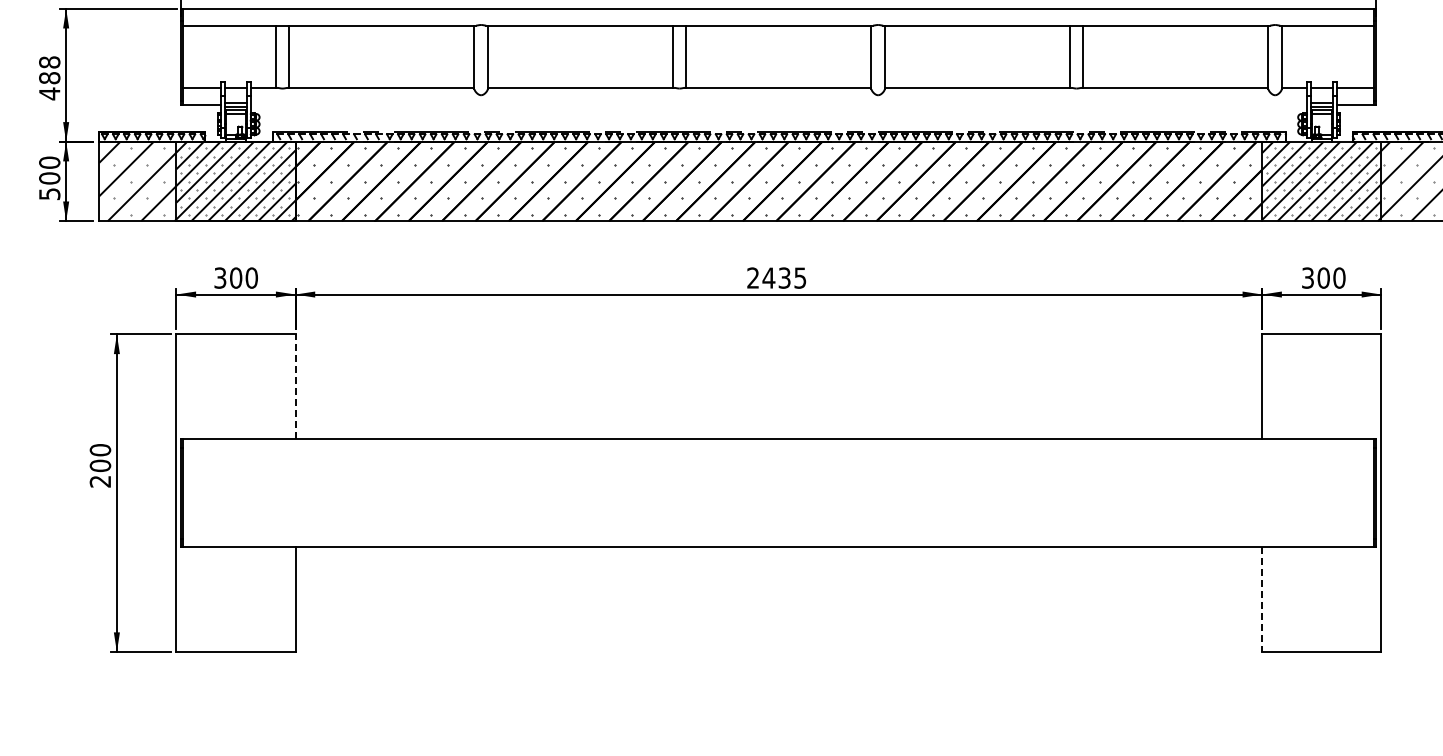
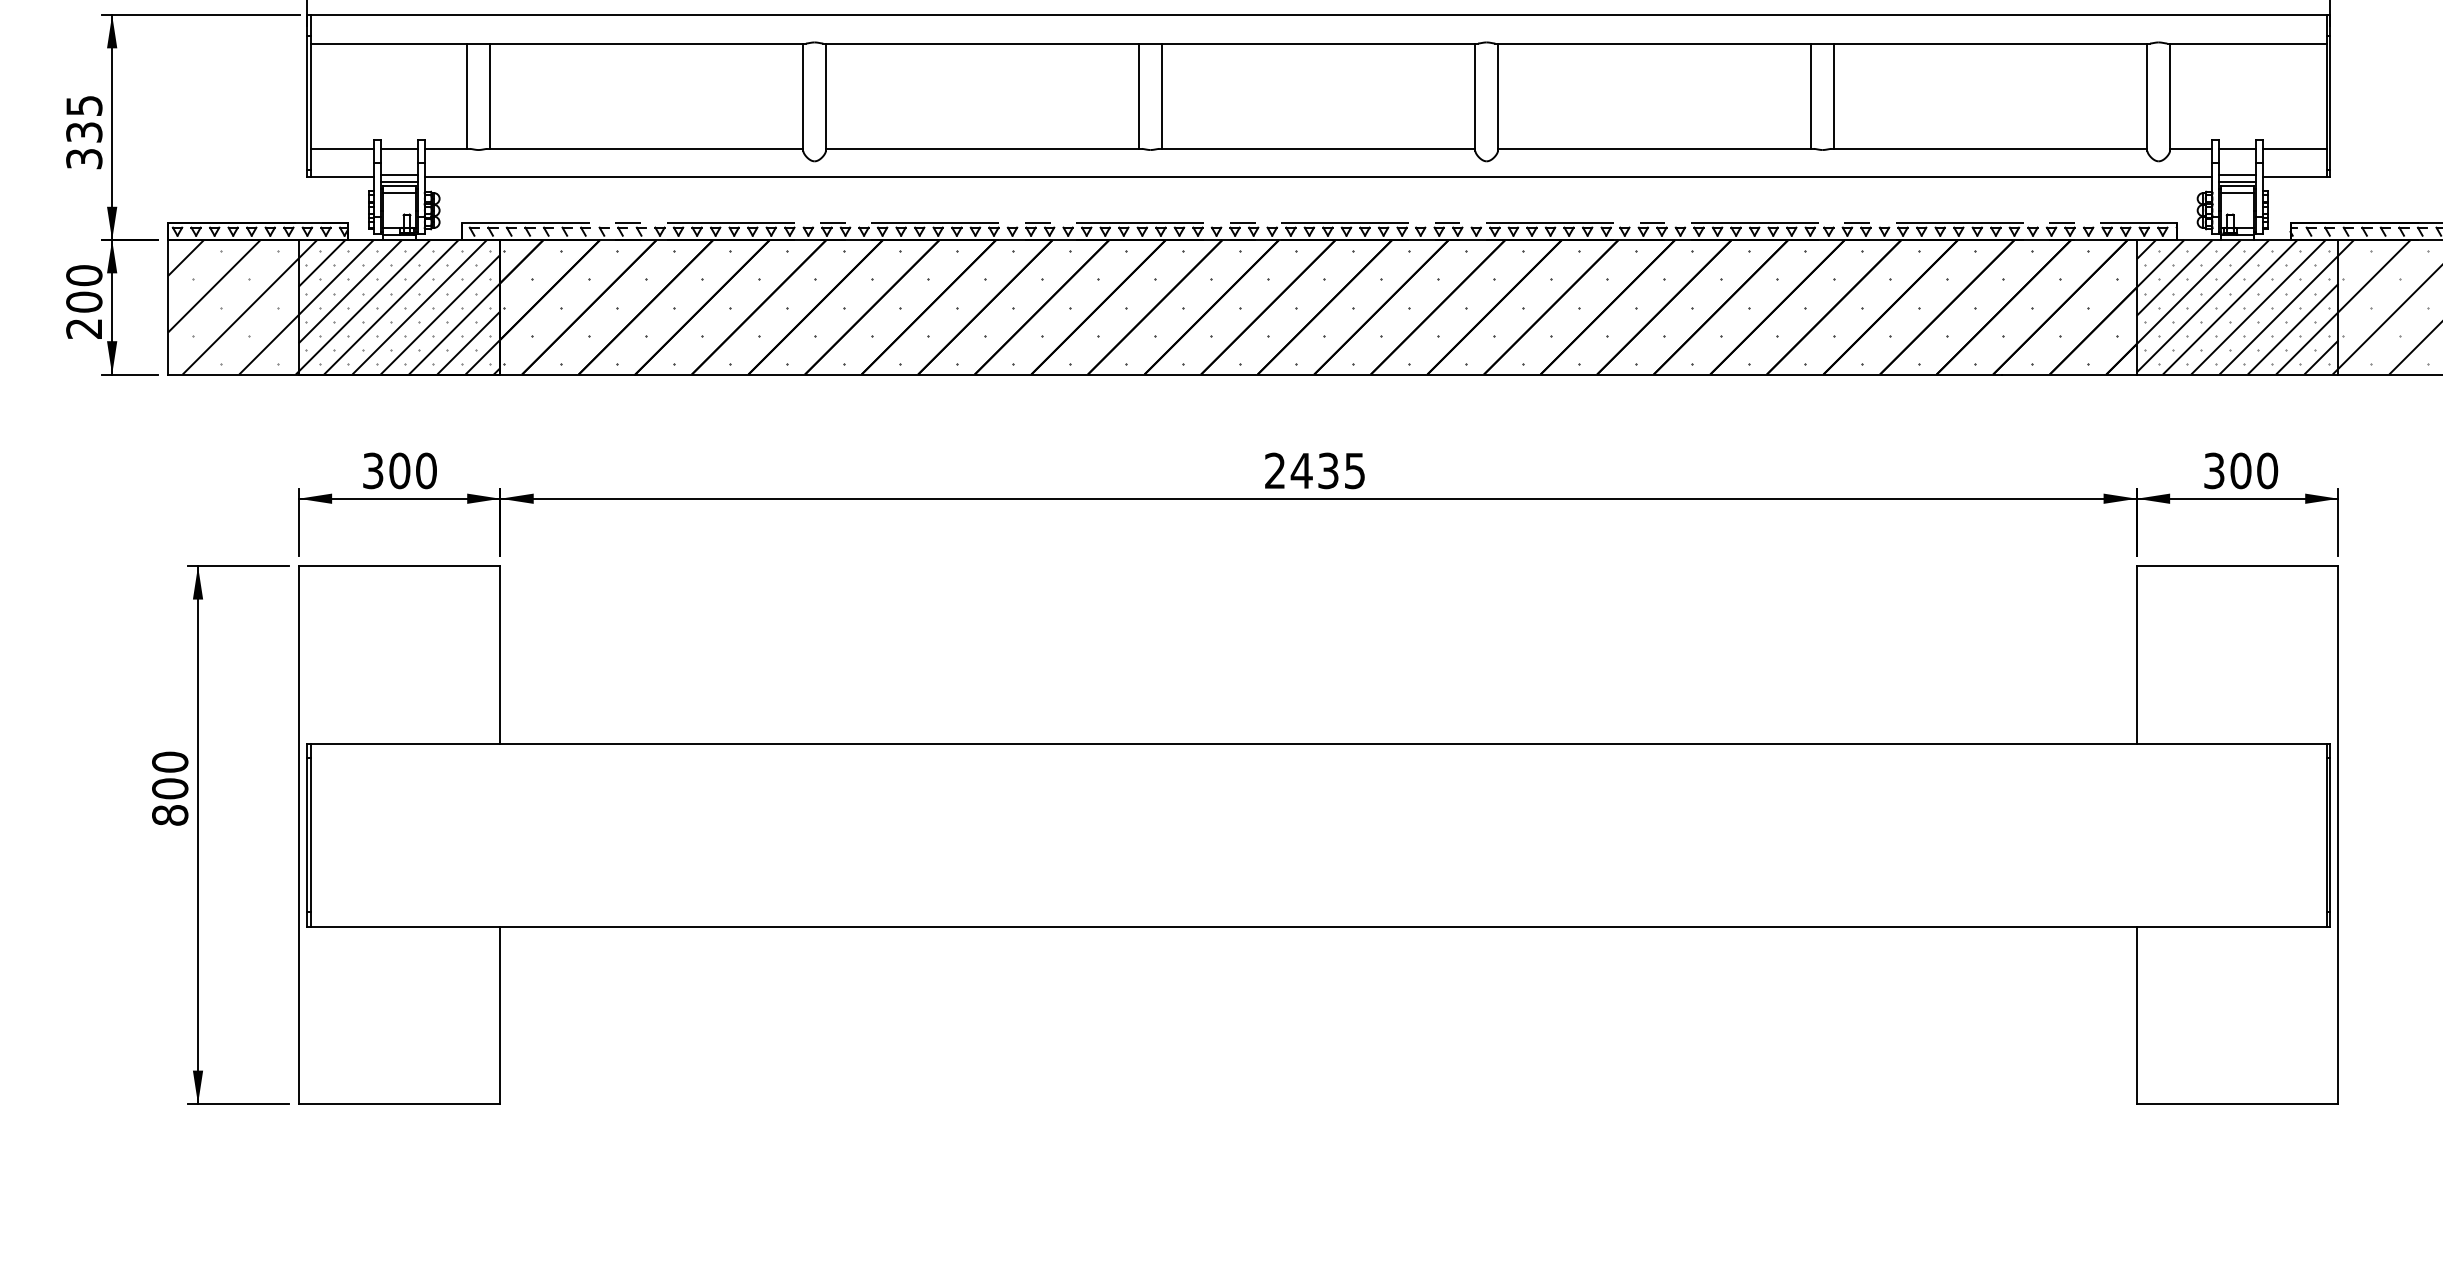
text: (49, 78) -> (83, 133), 488 -> 335
line: (778, 104) -> (1317, 177), added
text: (49, 194) -> (83, 329), 500 -> 200
line: (295, 386) -> (500, 654), dashed -> solid
text: (100, 481) -> (170, 815), 200 -> 800
line: (1262, 600) -> (2137, 1016), dashed -> solid

